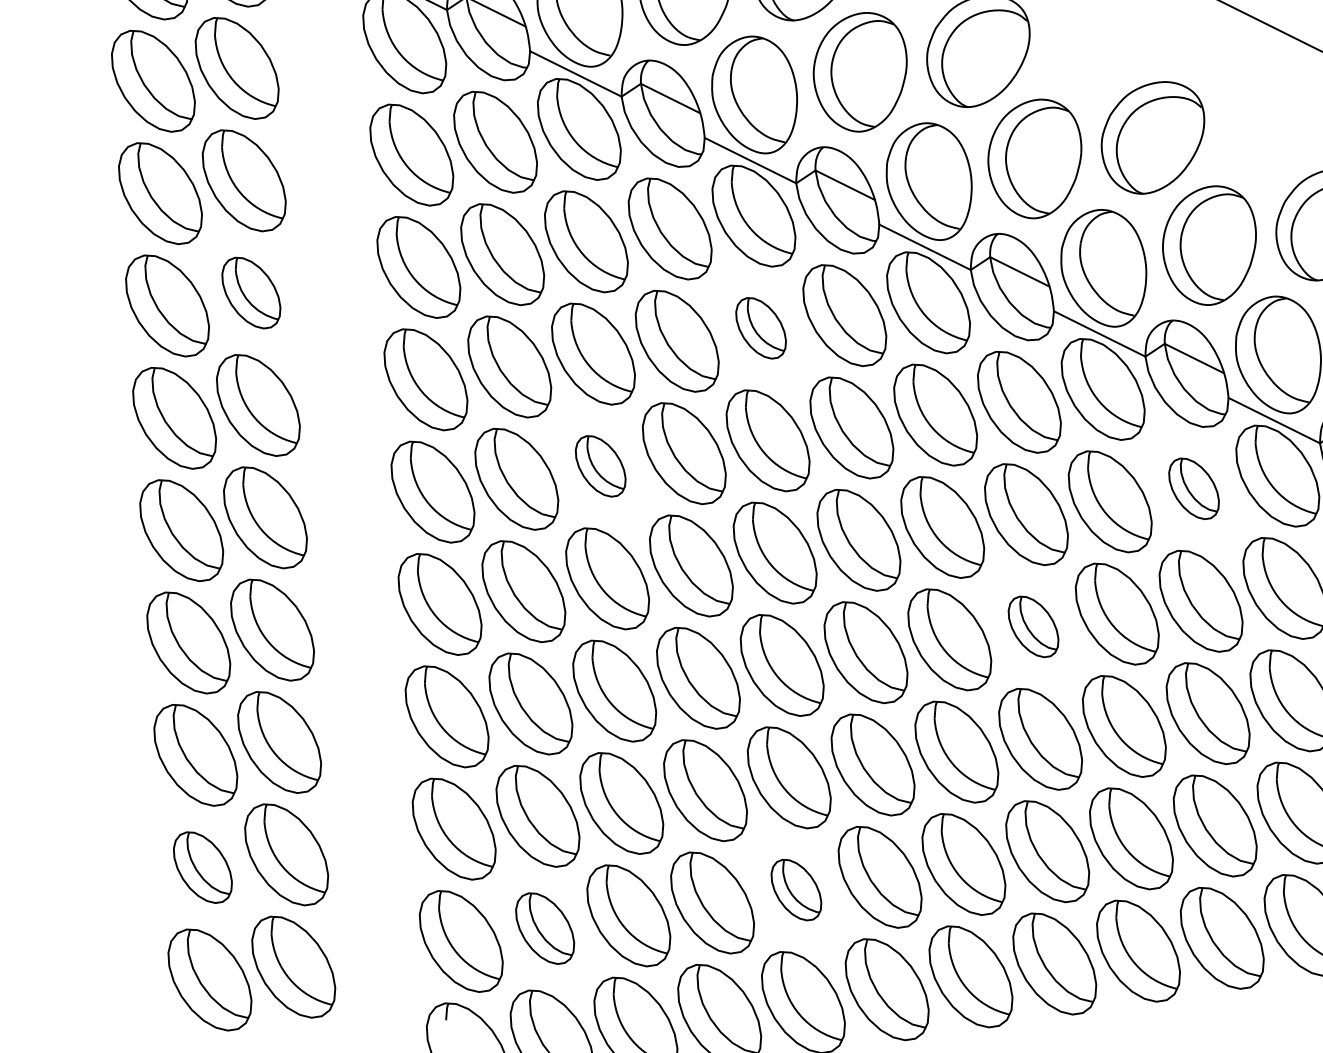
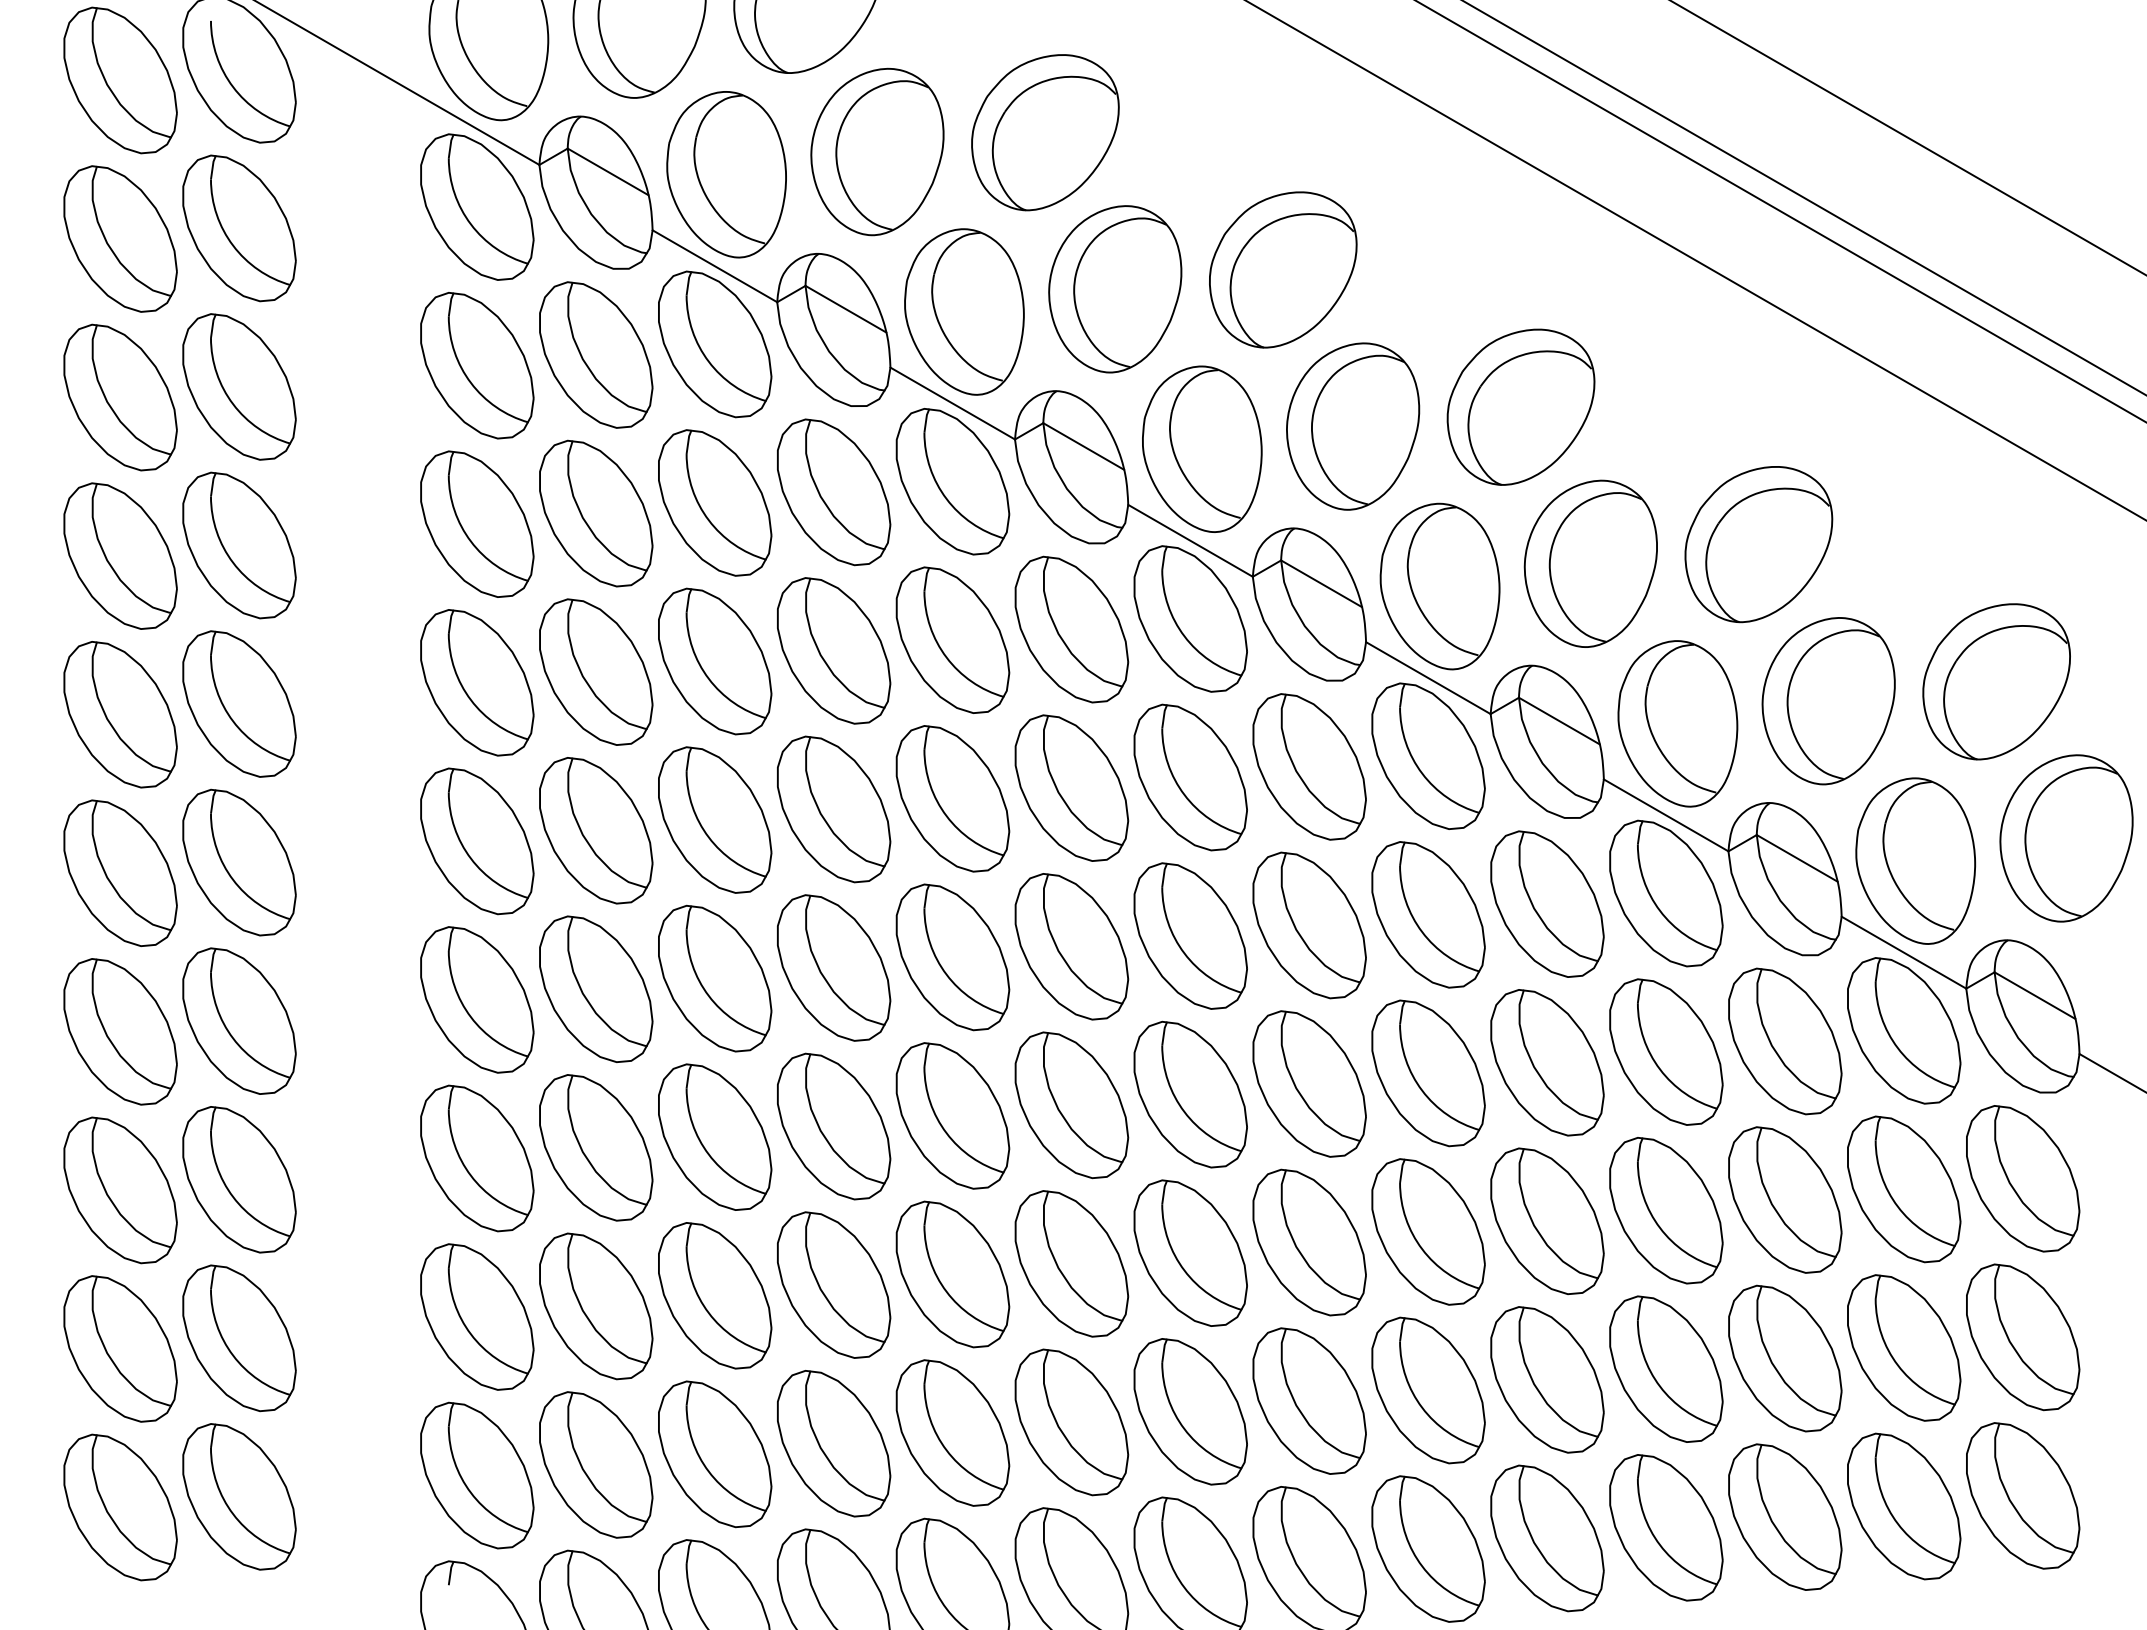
part: (251, 293) -> (239, 545), size x1.43
part: (760, 327) -> (952, 639), size x1.67
part: (600, 465) -> (715, 819), size x1.67
part: (1194, 488) -> (1547, 903), size x1.67
part: (1033, 626) -> (1309, 1083), size x1.67
part: (202, 867) -> (120, 1348), size x1.43
part: (796, 889) -> (952, 1432), size x1.67
part: (545, 928) -> (596, 1464), size x1.43

